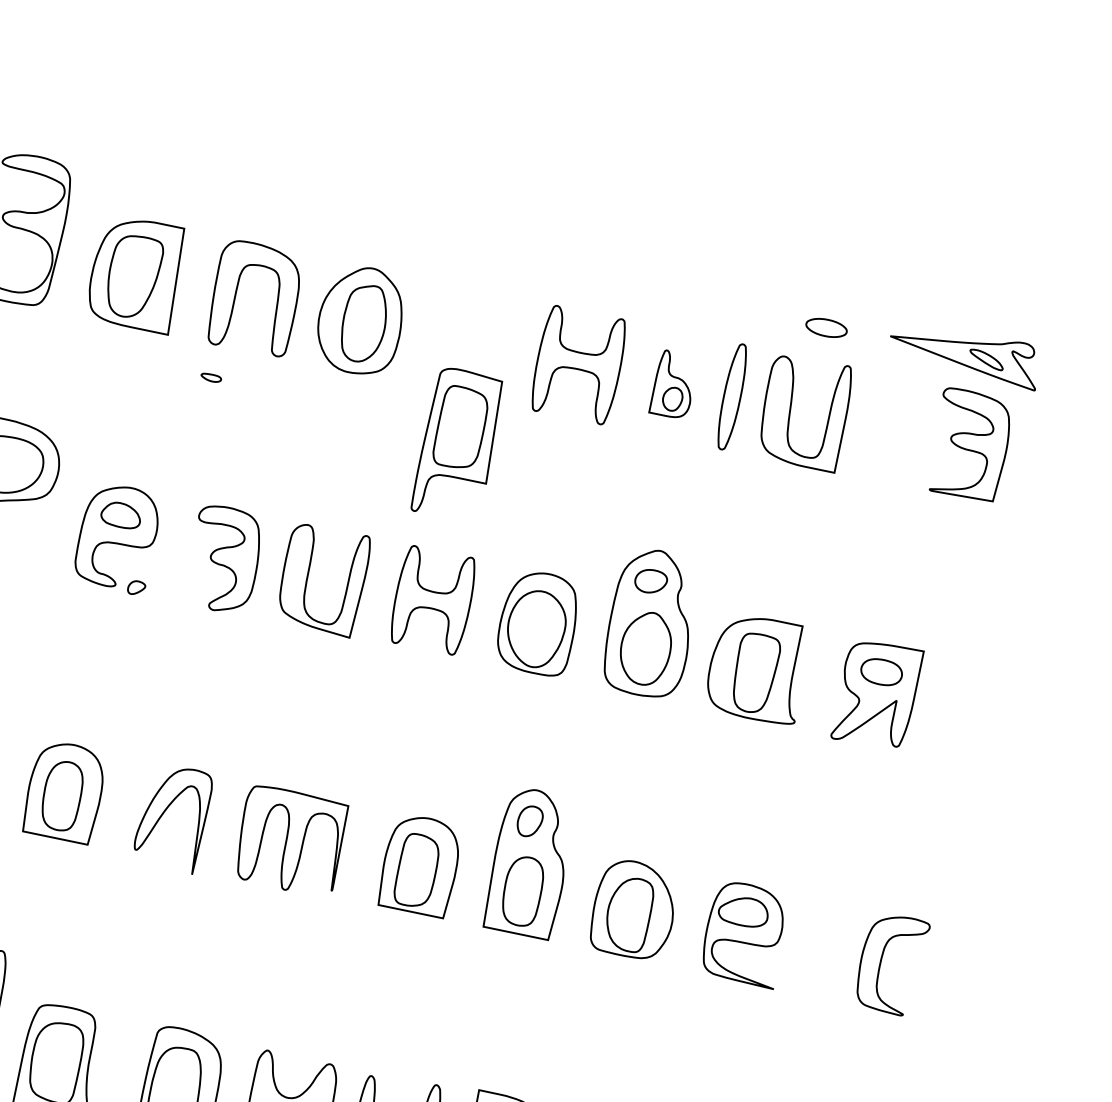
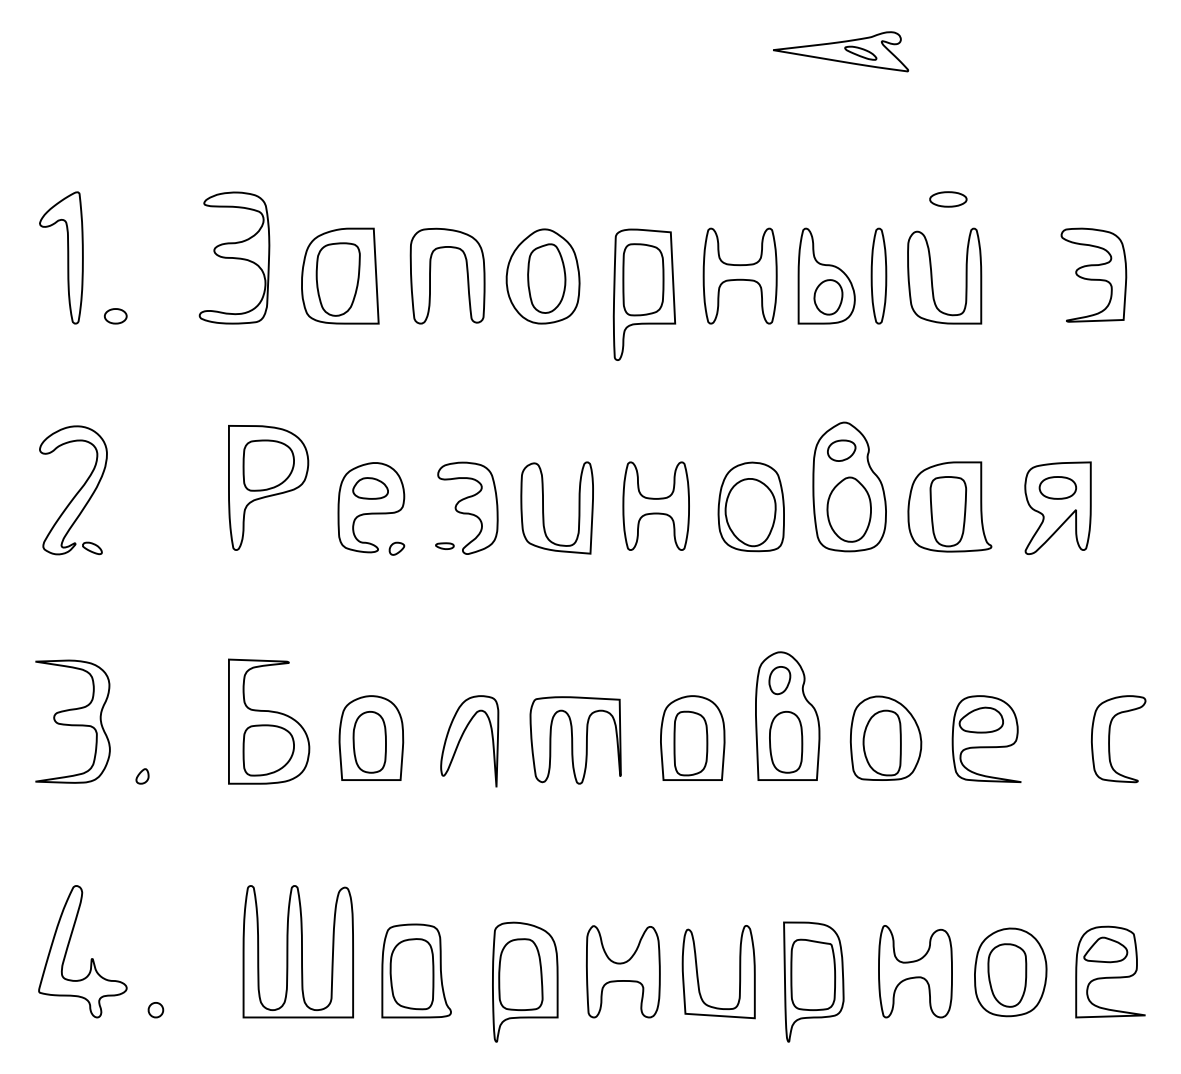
part: (965, 353) -> (841, 51), moved
part: (210, 377) -> (444, 545), moved
part: (674, 384) -> (826, 275), size x1.67
part: (458, 444) -> (644, 294), moved

